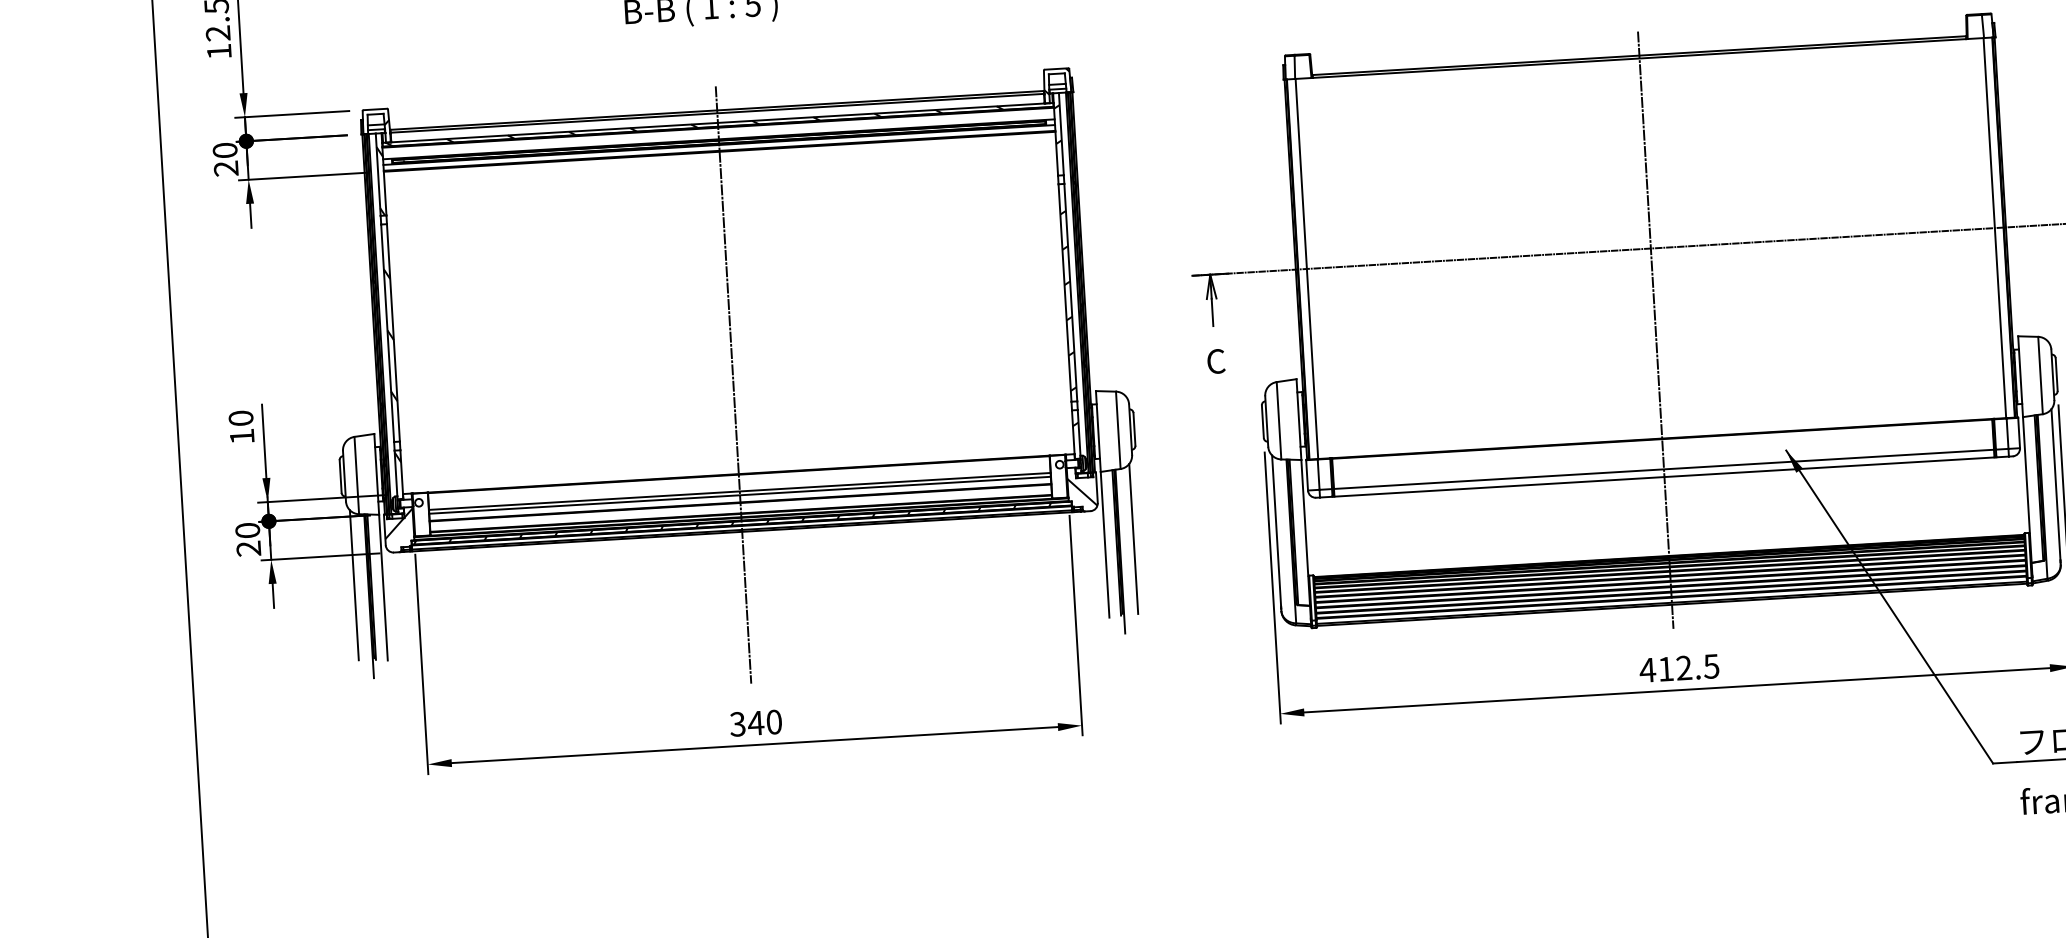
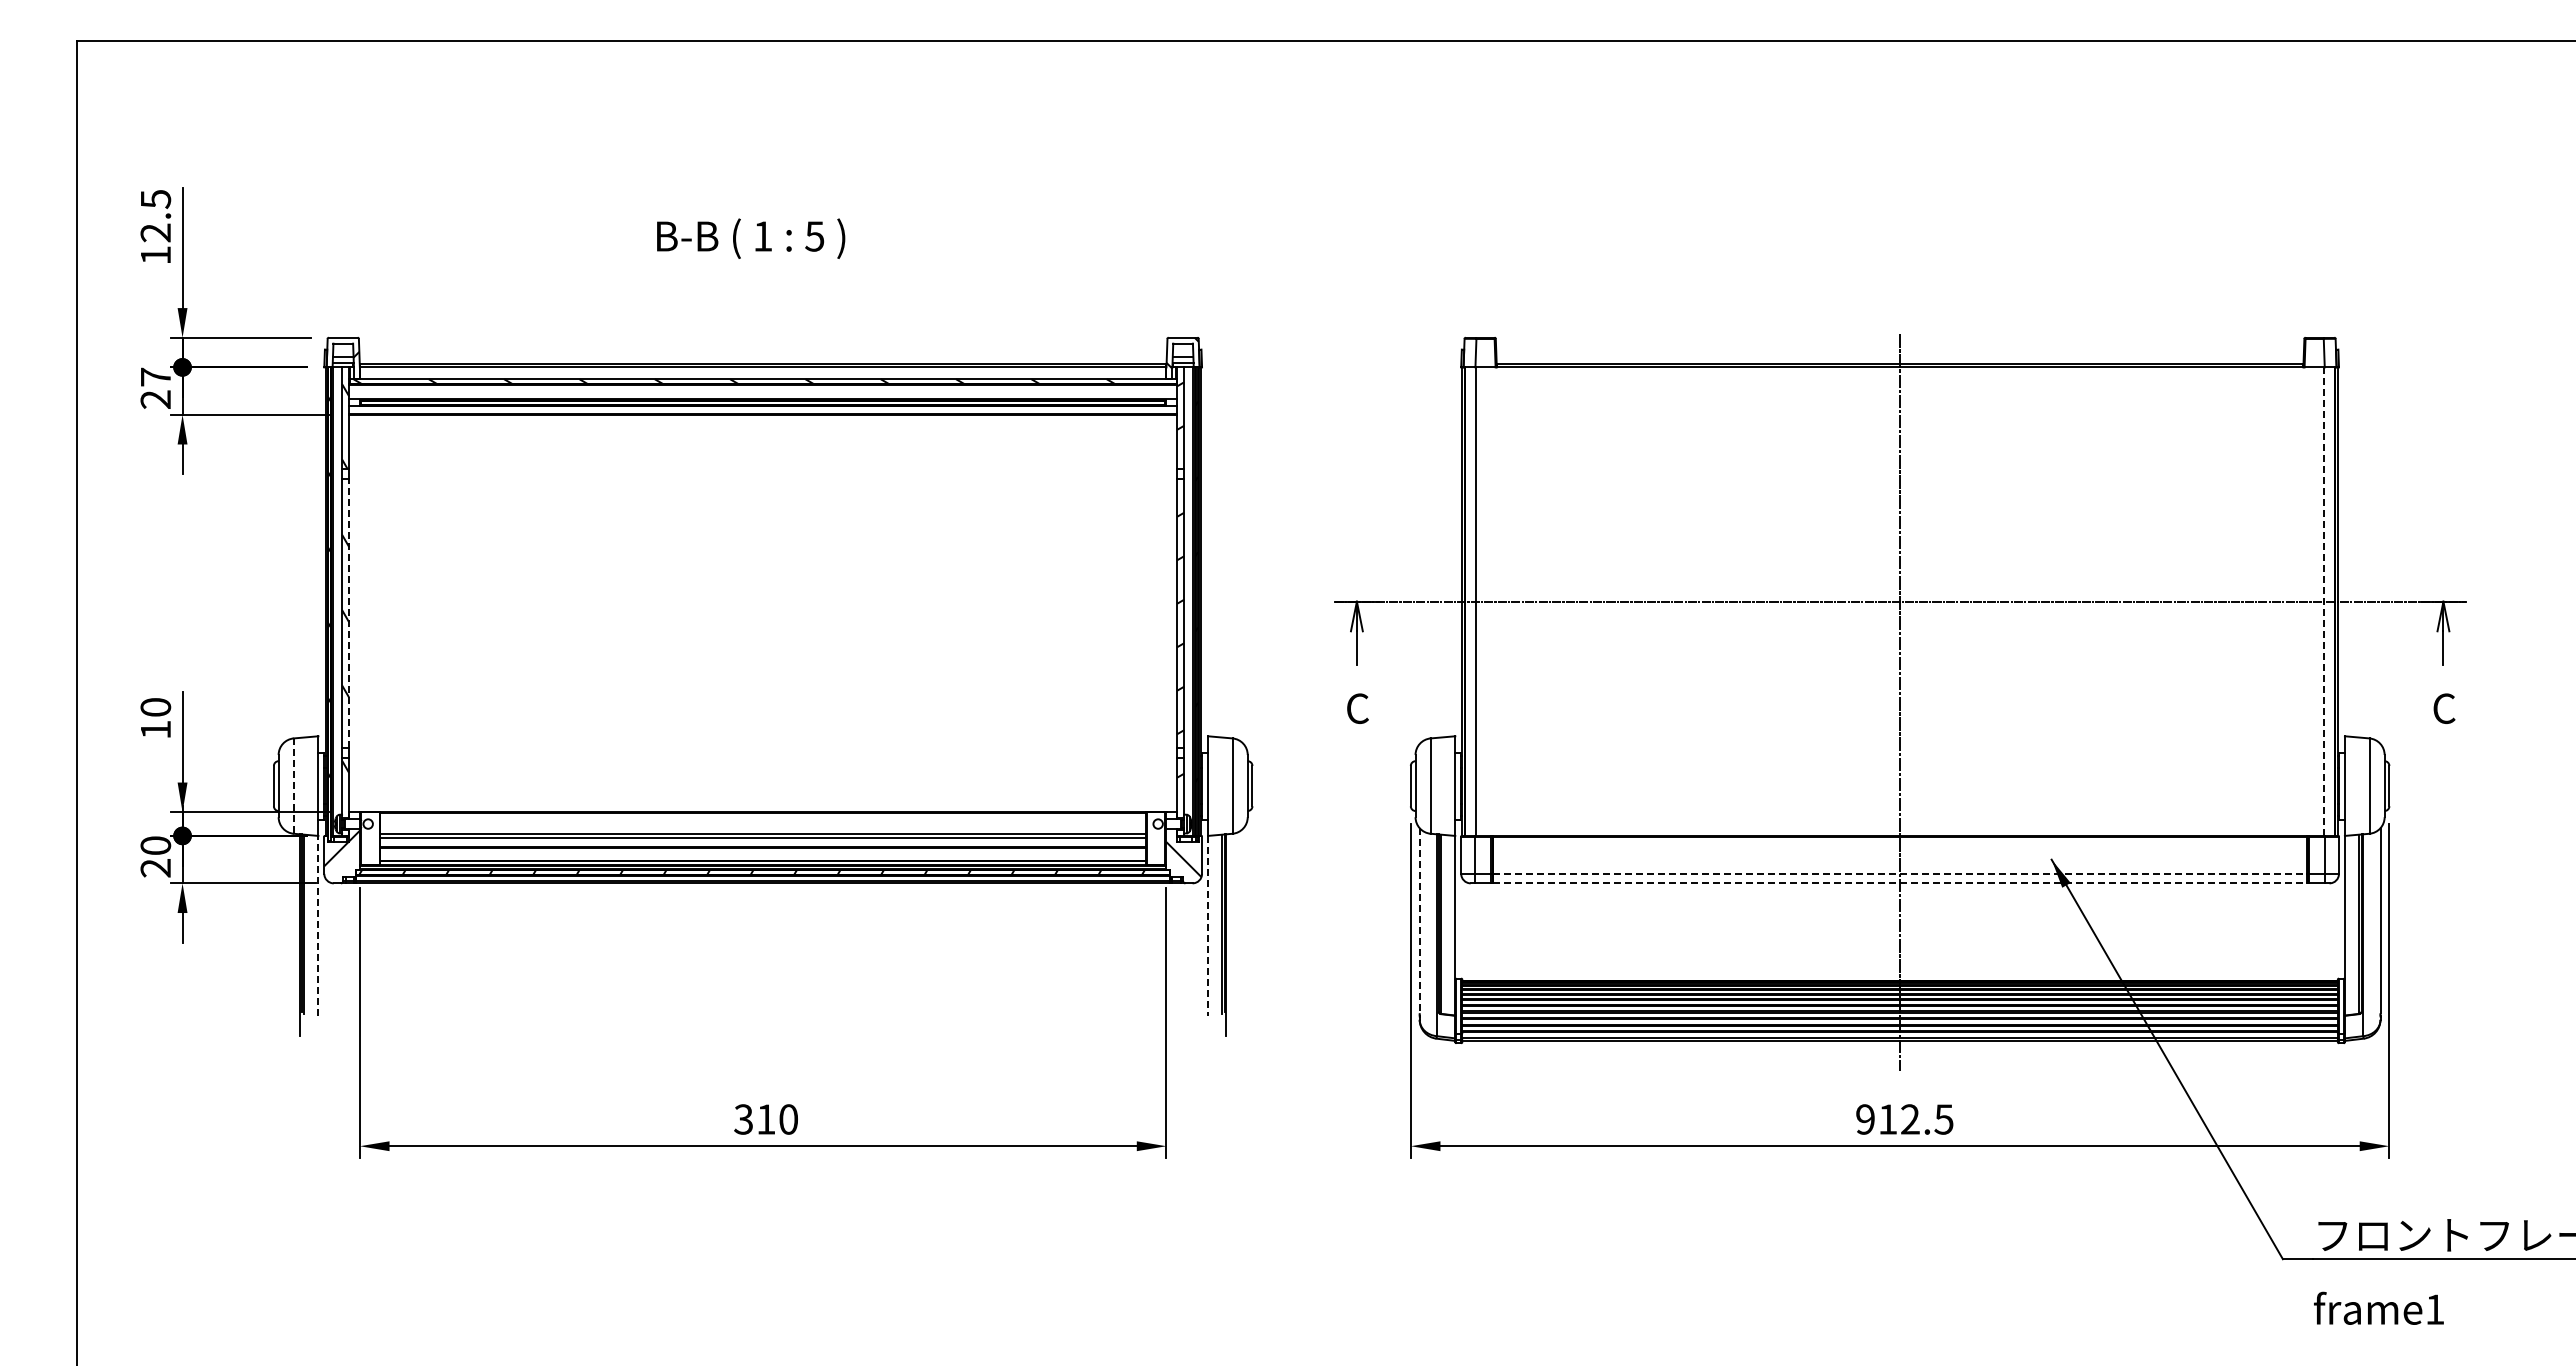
text: (224, 149) -> (155, 376), 20 -> 27
line: (1995, 227) -> (2324, 601), solid -> dashed
line: (393, 332) -> (349, 613), solid -> dashed
line: (733, 385) -> (763, 702), removed
line: (1664, 469) -> (1900, 873), solid -> dashed
line: (356, 475) -> (293, 786), solid -> dashed
line: (1664, 477) -> (1900, 883), solid -> dashed
line: (1276, 531) -> (1419, 921), solid -> dashed
line: (1133, 538) -> (1243, 920), removed
line: (1105, 544) -> (1208, 925), solid -> dashed
line: (354, 585) -> (282, 920), removed
line: (383, 587) -> (318, 925), solid -> dashed
text: (1647, 670) -> (1865, 1119), 412.5 -> 912.5
text: (756, 723) -> (766, 1119), 340 -> 310

